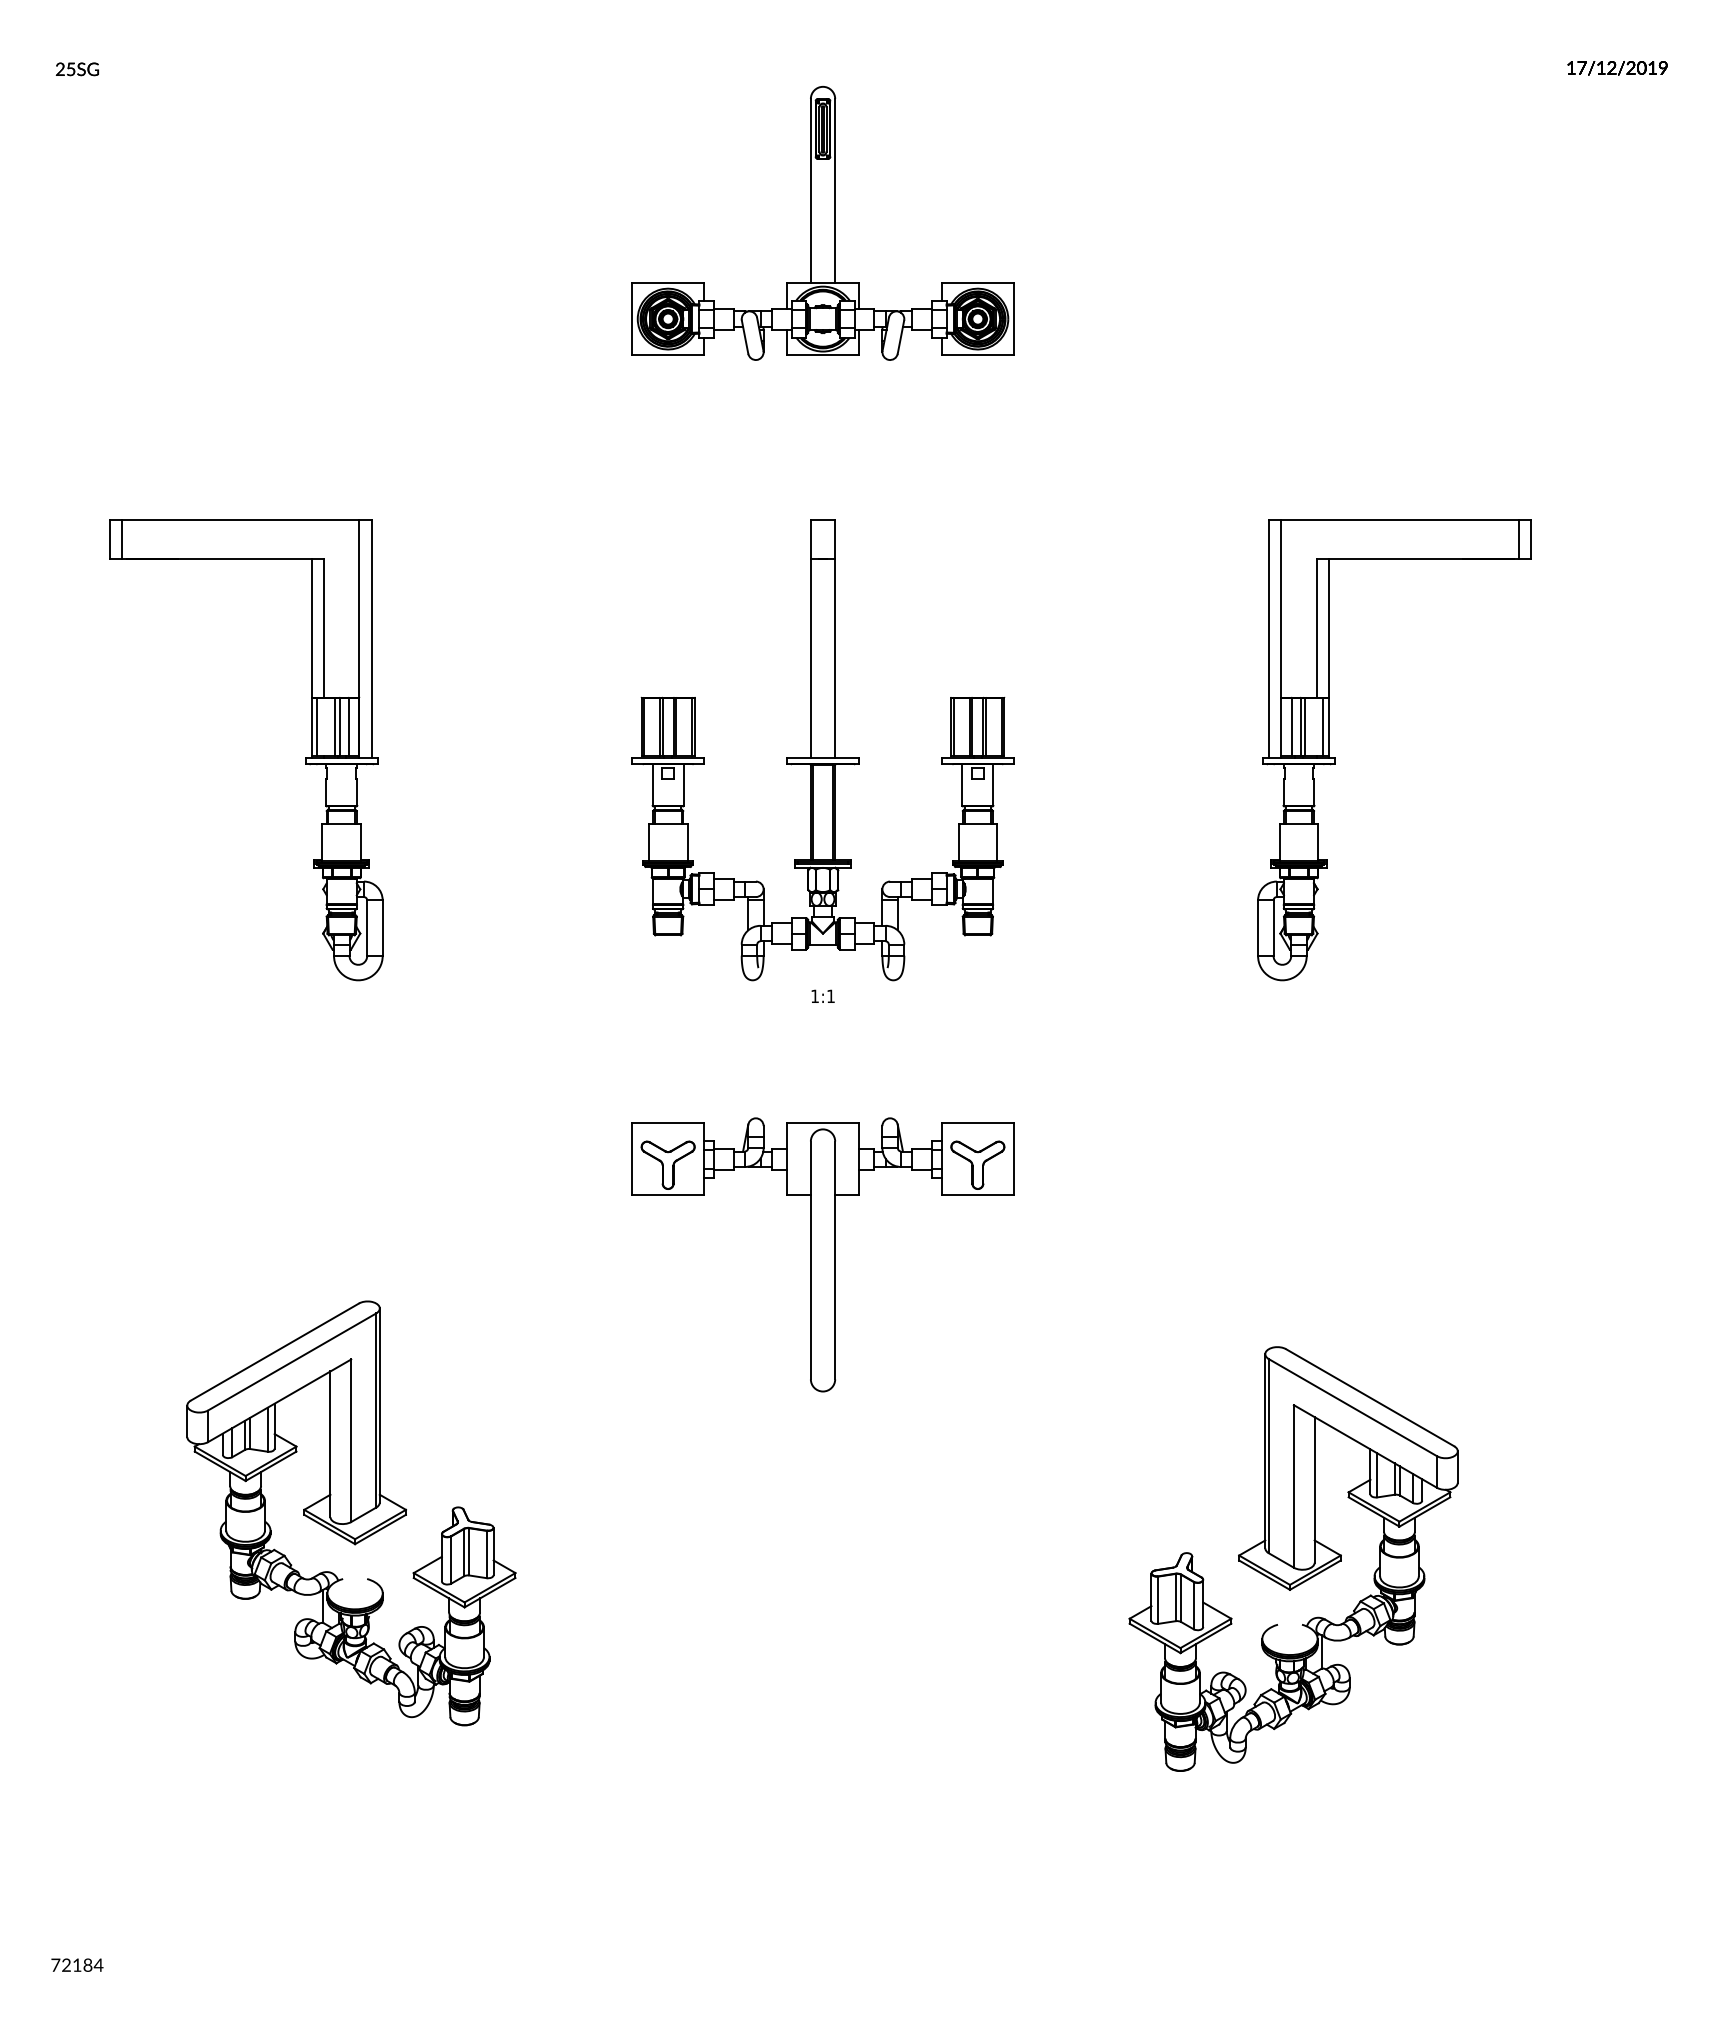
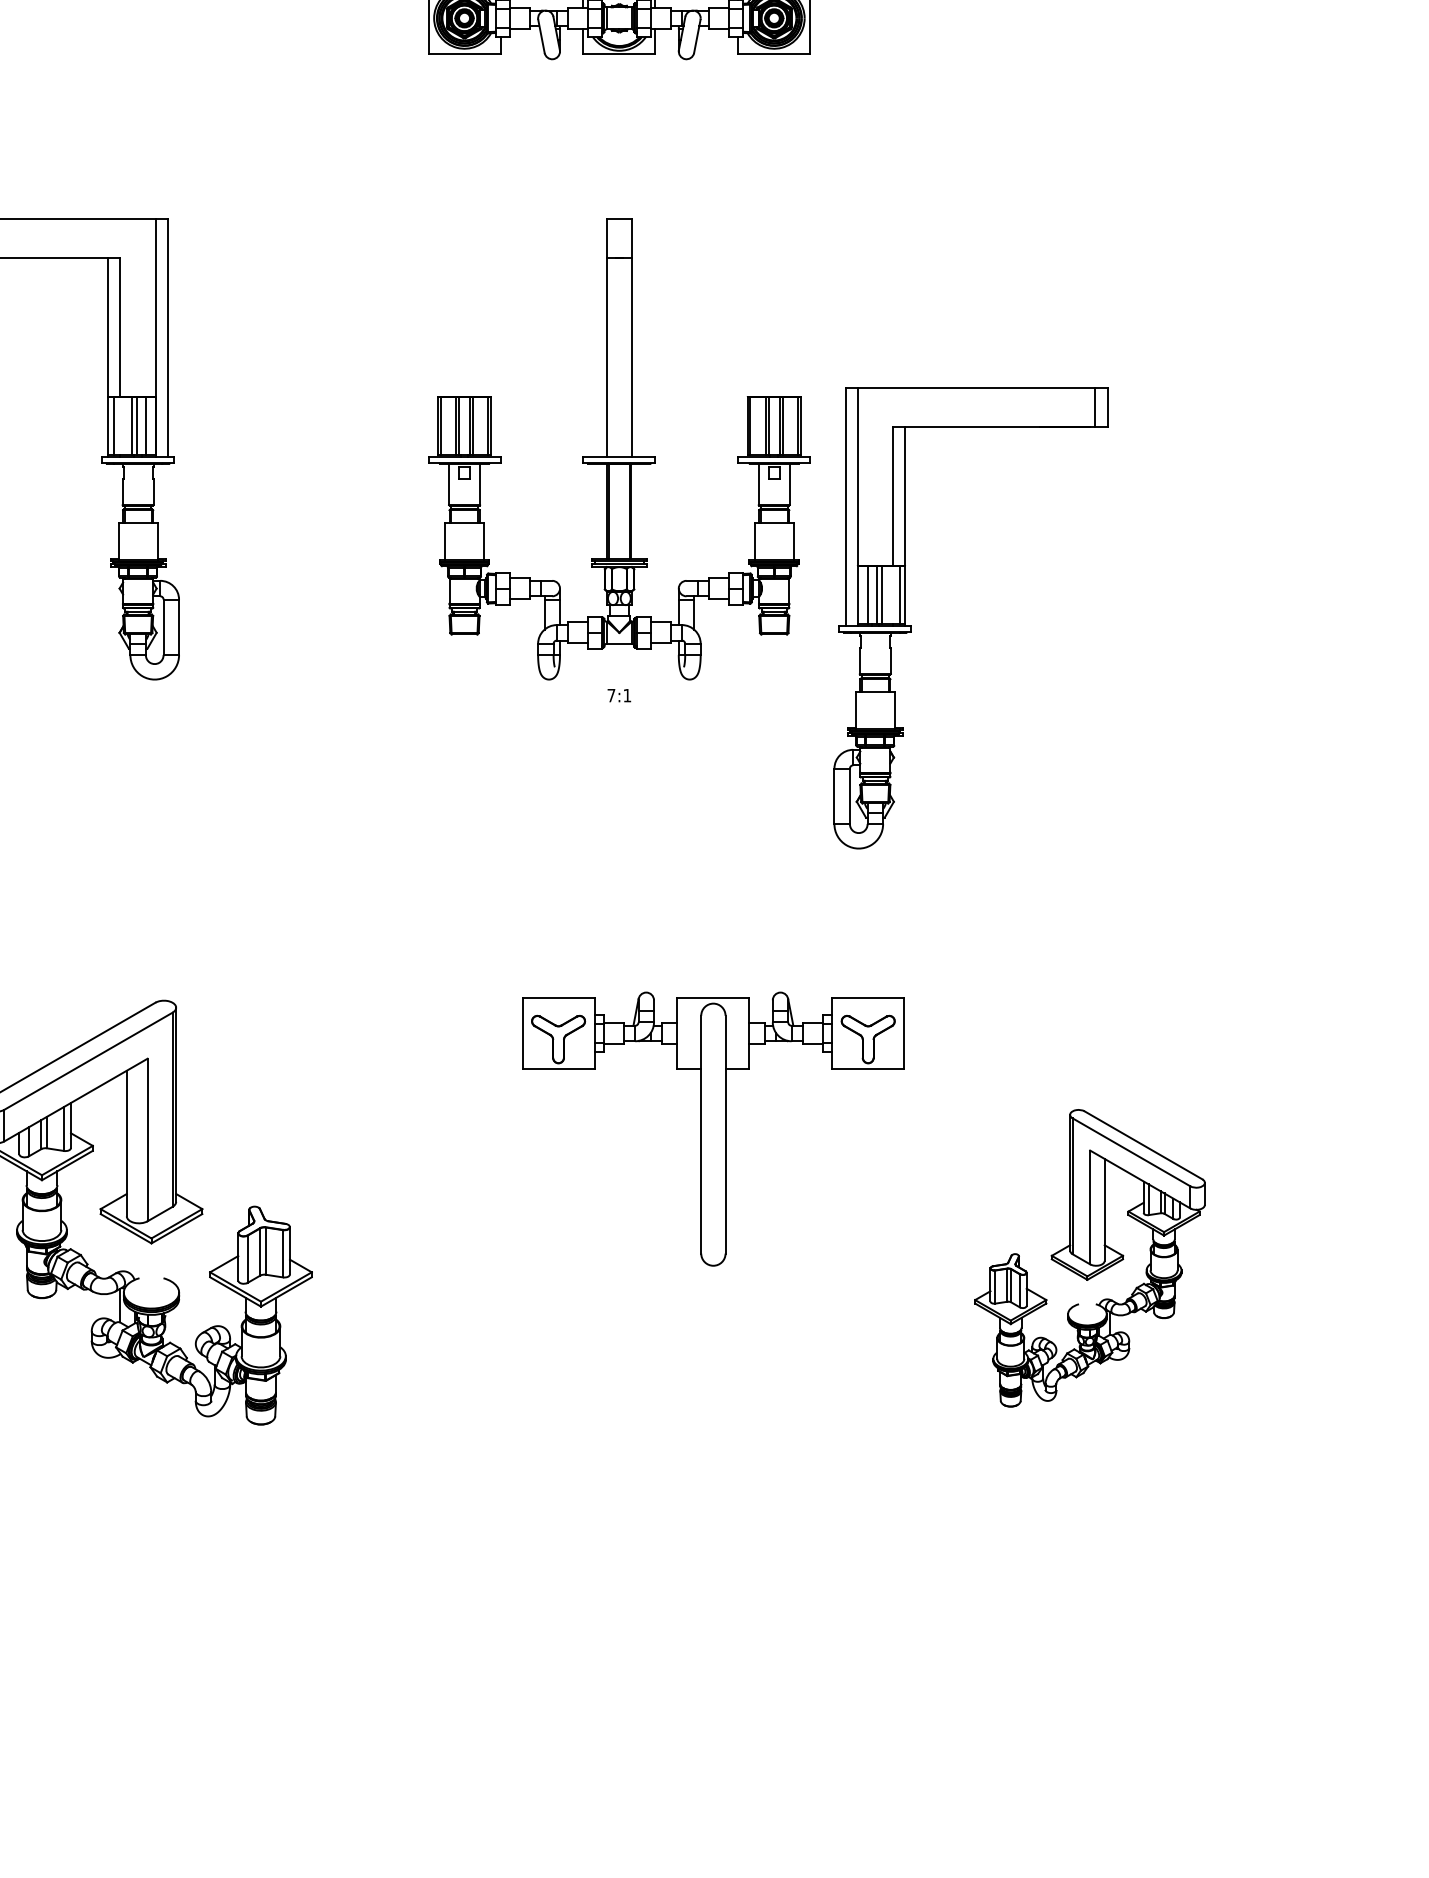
part: (1335, 757) -> (911, 625), moved
text: (814, 995) -> (610, 694), 1:1 -> 7:1
part: (822, 1254) -> (712, 1128), moved
part: (1293, 1558) -> (1089, 1257), size x0.7

